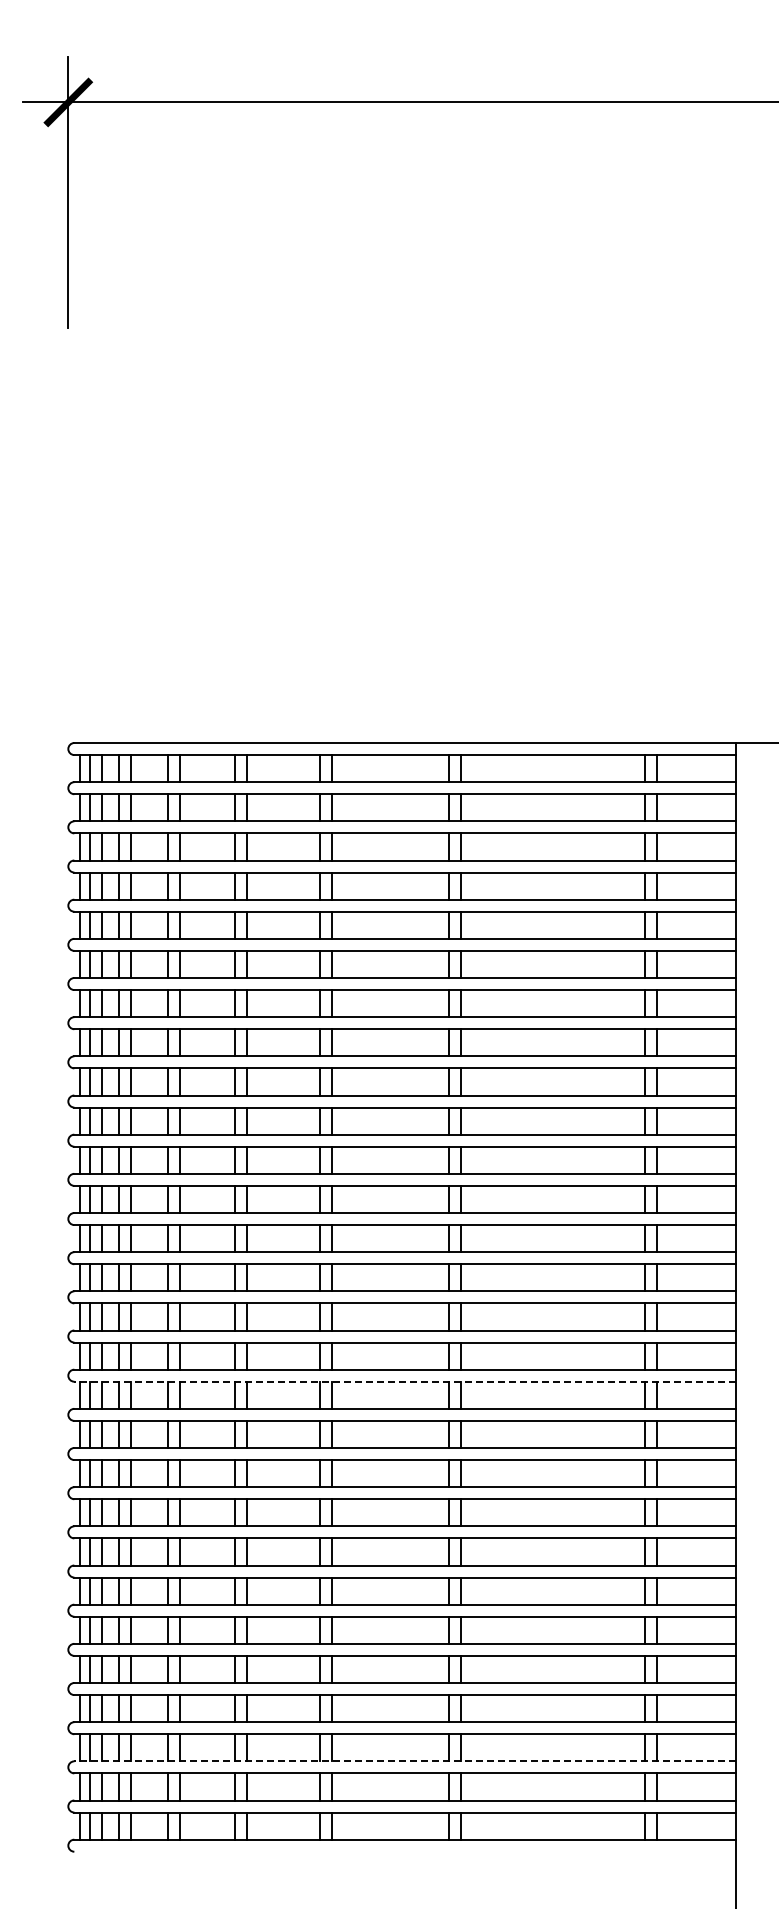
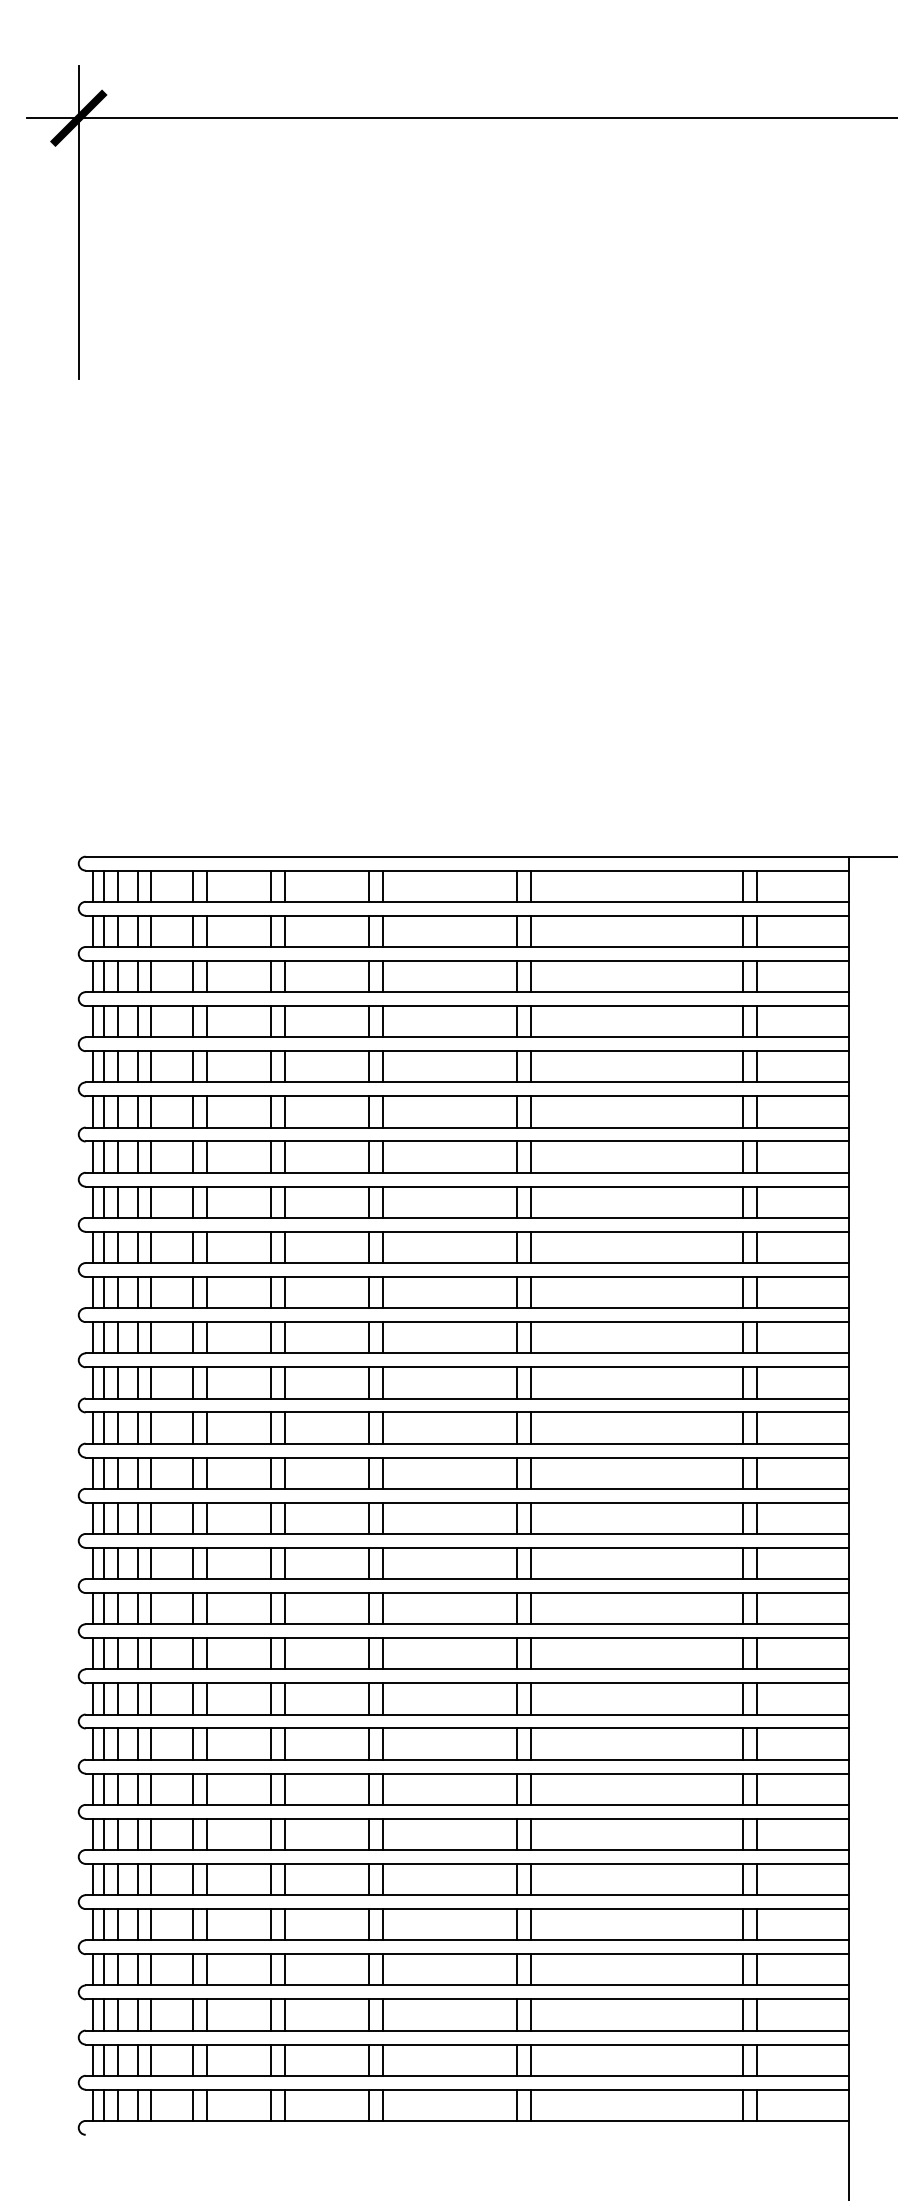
line: (405, 1381) -> (467, 1592), dashed -> solid
line: (405, 1761) -> (467, 2030), dashed -> solid

